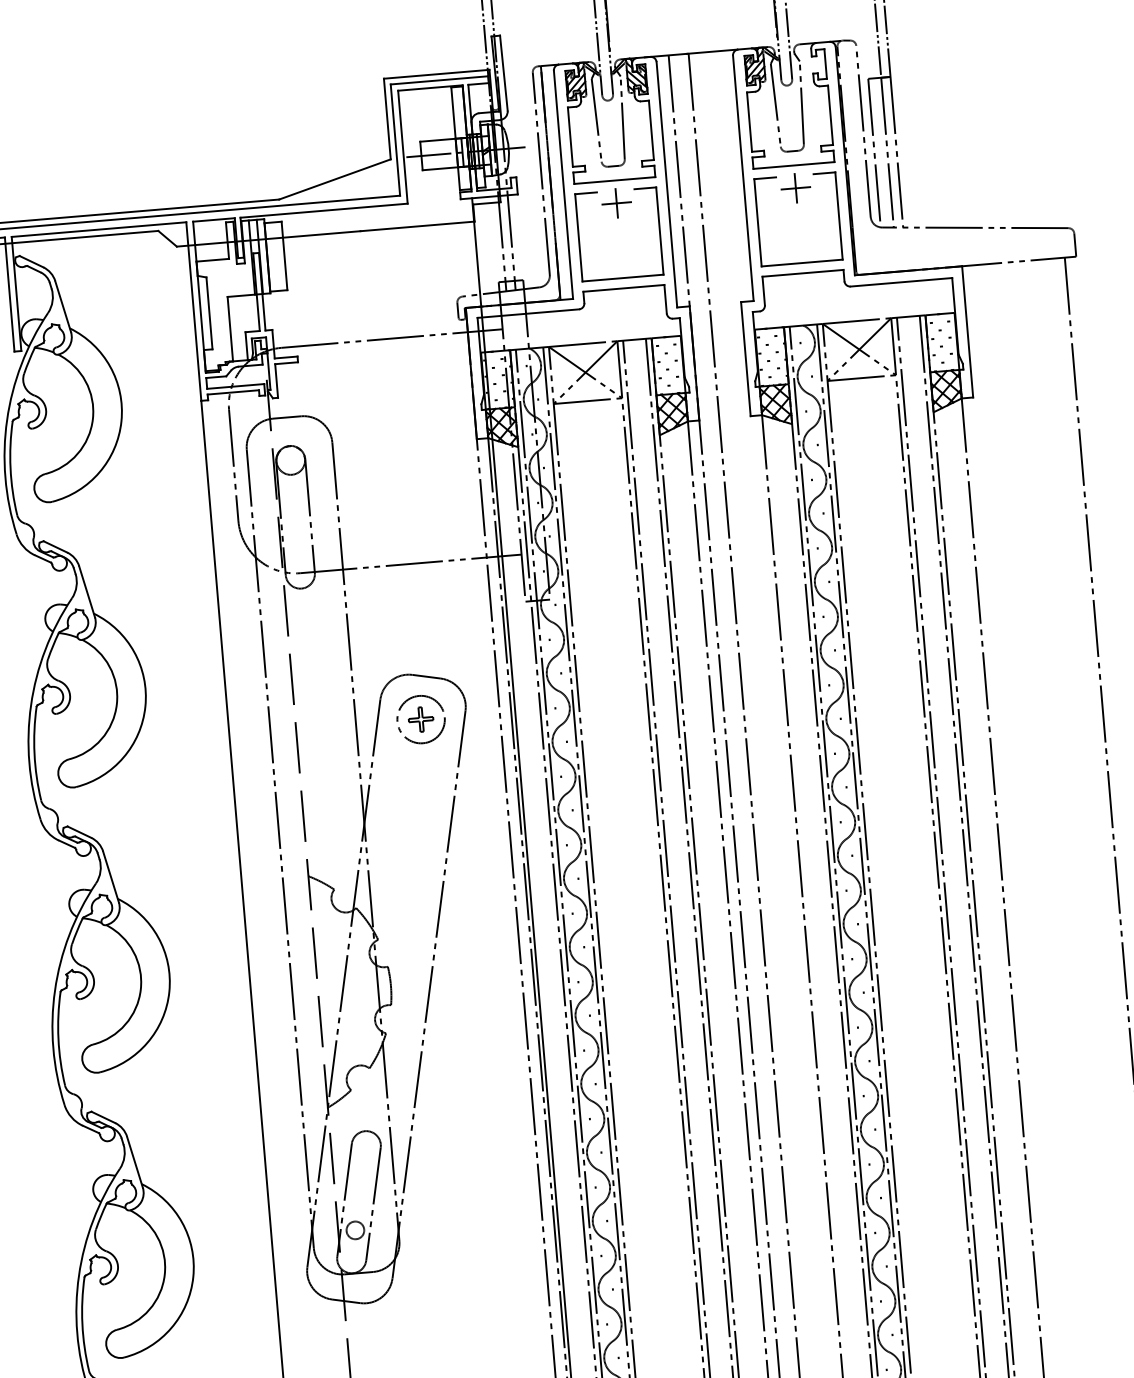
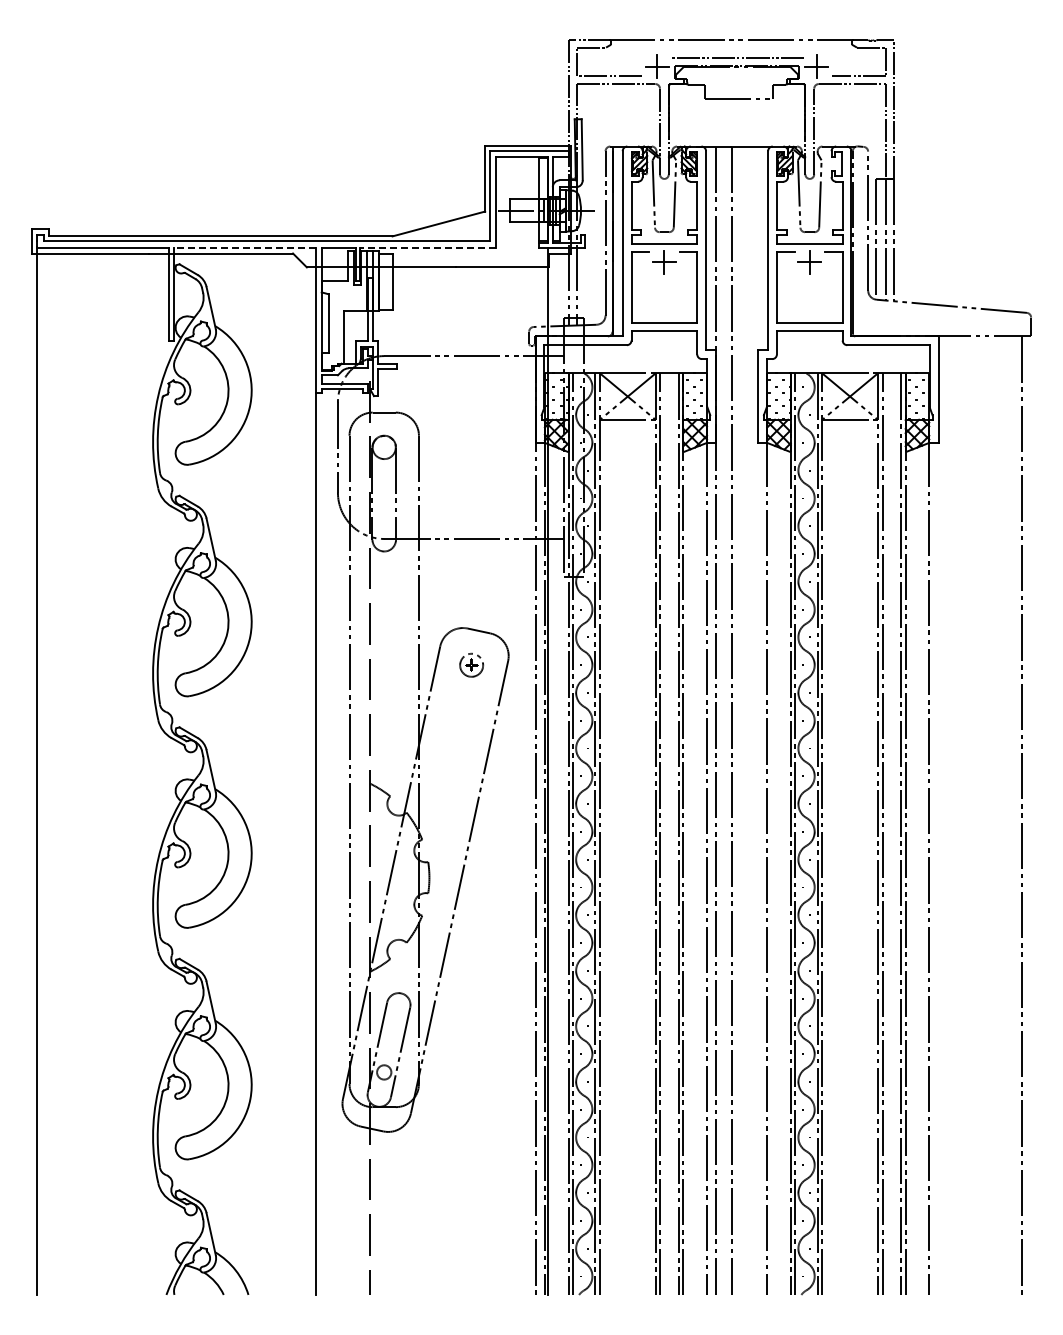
line: (324, 210) -> (428, 248), solid -> dashed
line: (99, 229) -> (245, 248), solid -> dashed
part: (420, 720) -> (471, 665), size x0.6

